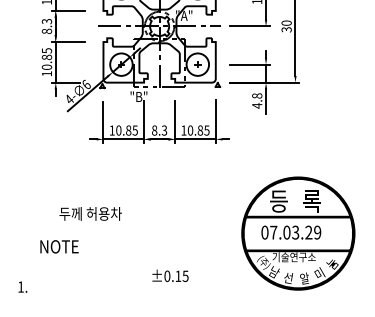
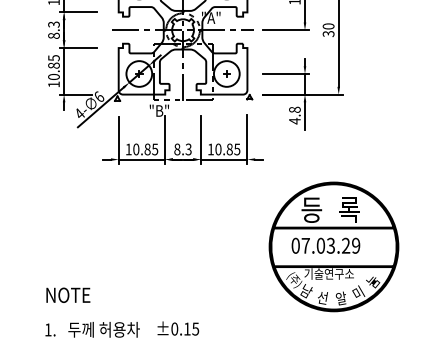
text: (90, 213) -> (103, 329), moved
part: (298, 233) -> (334, 246), moved
text: (59, 246) -> (68, 294), moved
text: (170, 275) -> (178, 328), moved
text: (22, 286) -> (50, 329), moved

